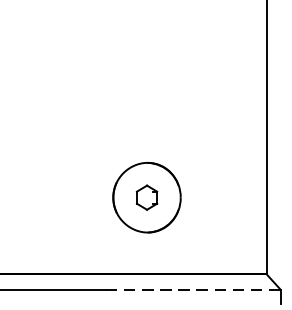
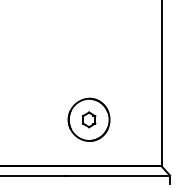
line: (193, 289) -> (117, 175), dashed -> solid

